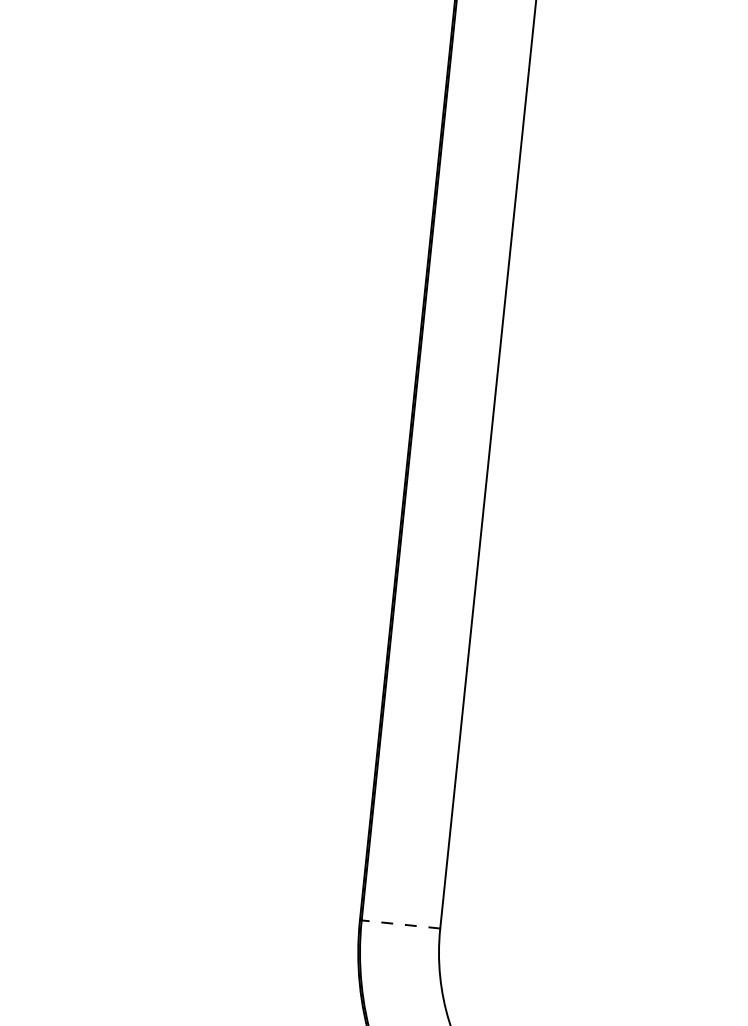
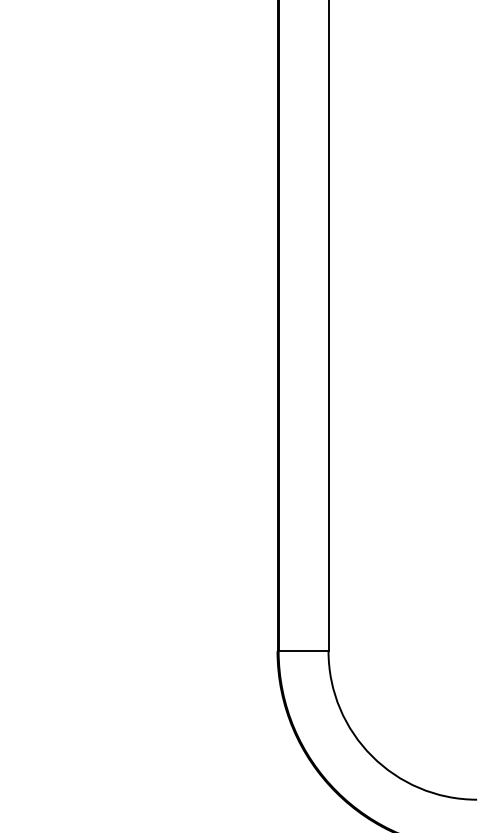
line: (400, 925) -> (303, 651), dashed -> solid

